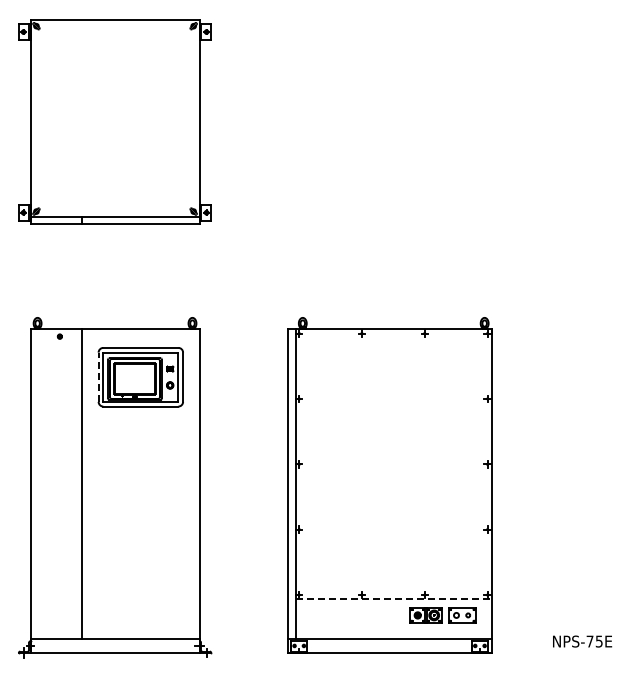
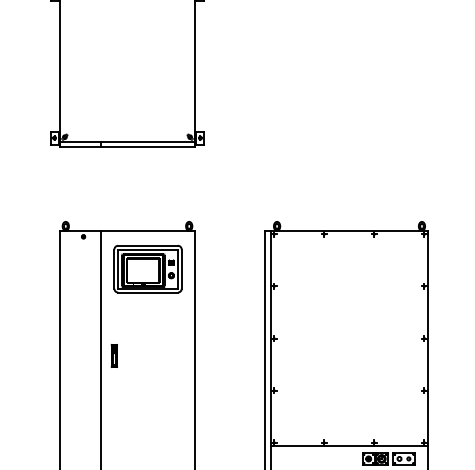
line: (98, 377) -> (114, 269), dashed -> solid
part: (98, 485) -> (114, 355), added
line: (393, 599) -> (349, 446), dashed -> solid

